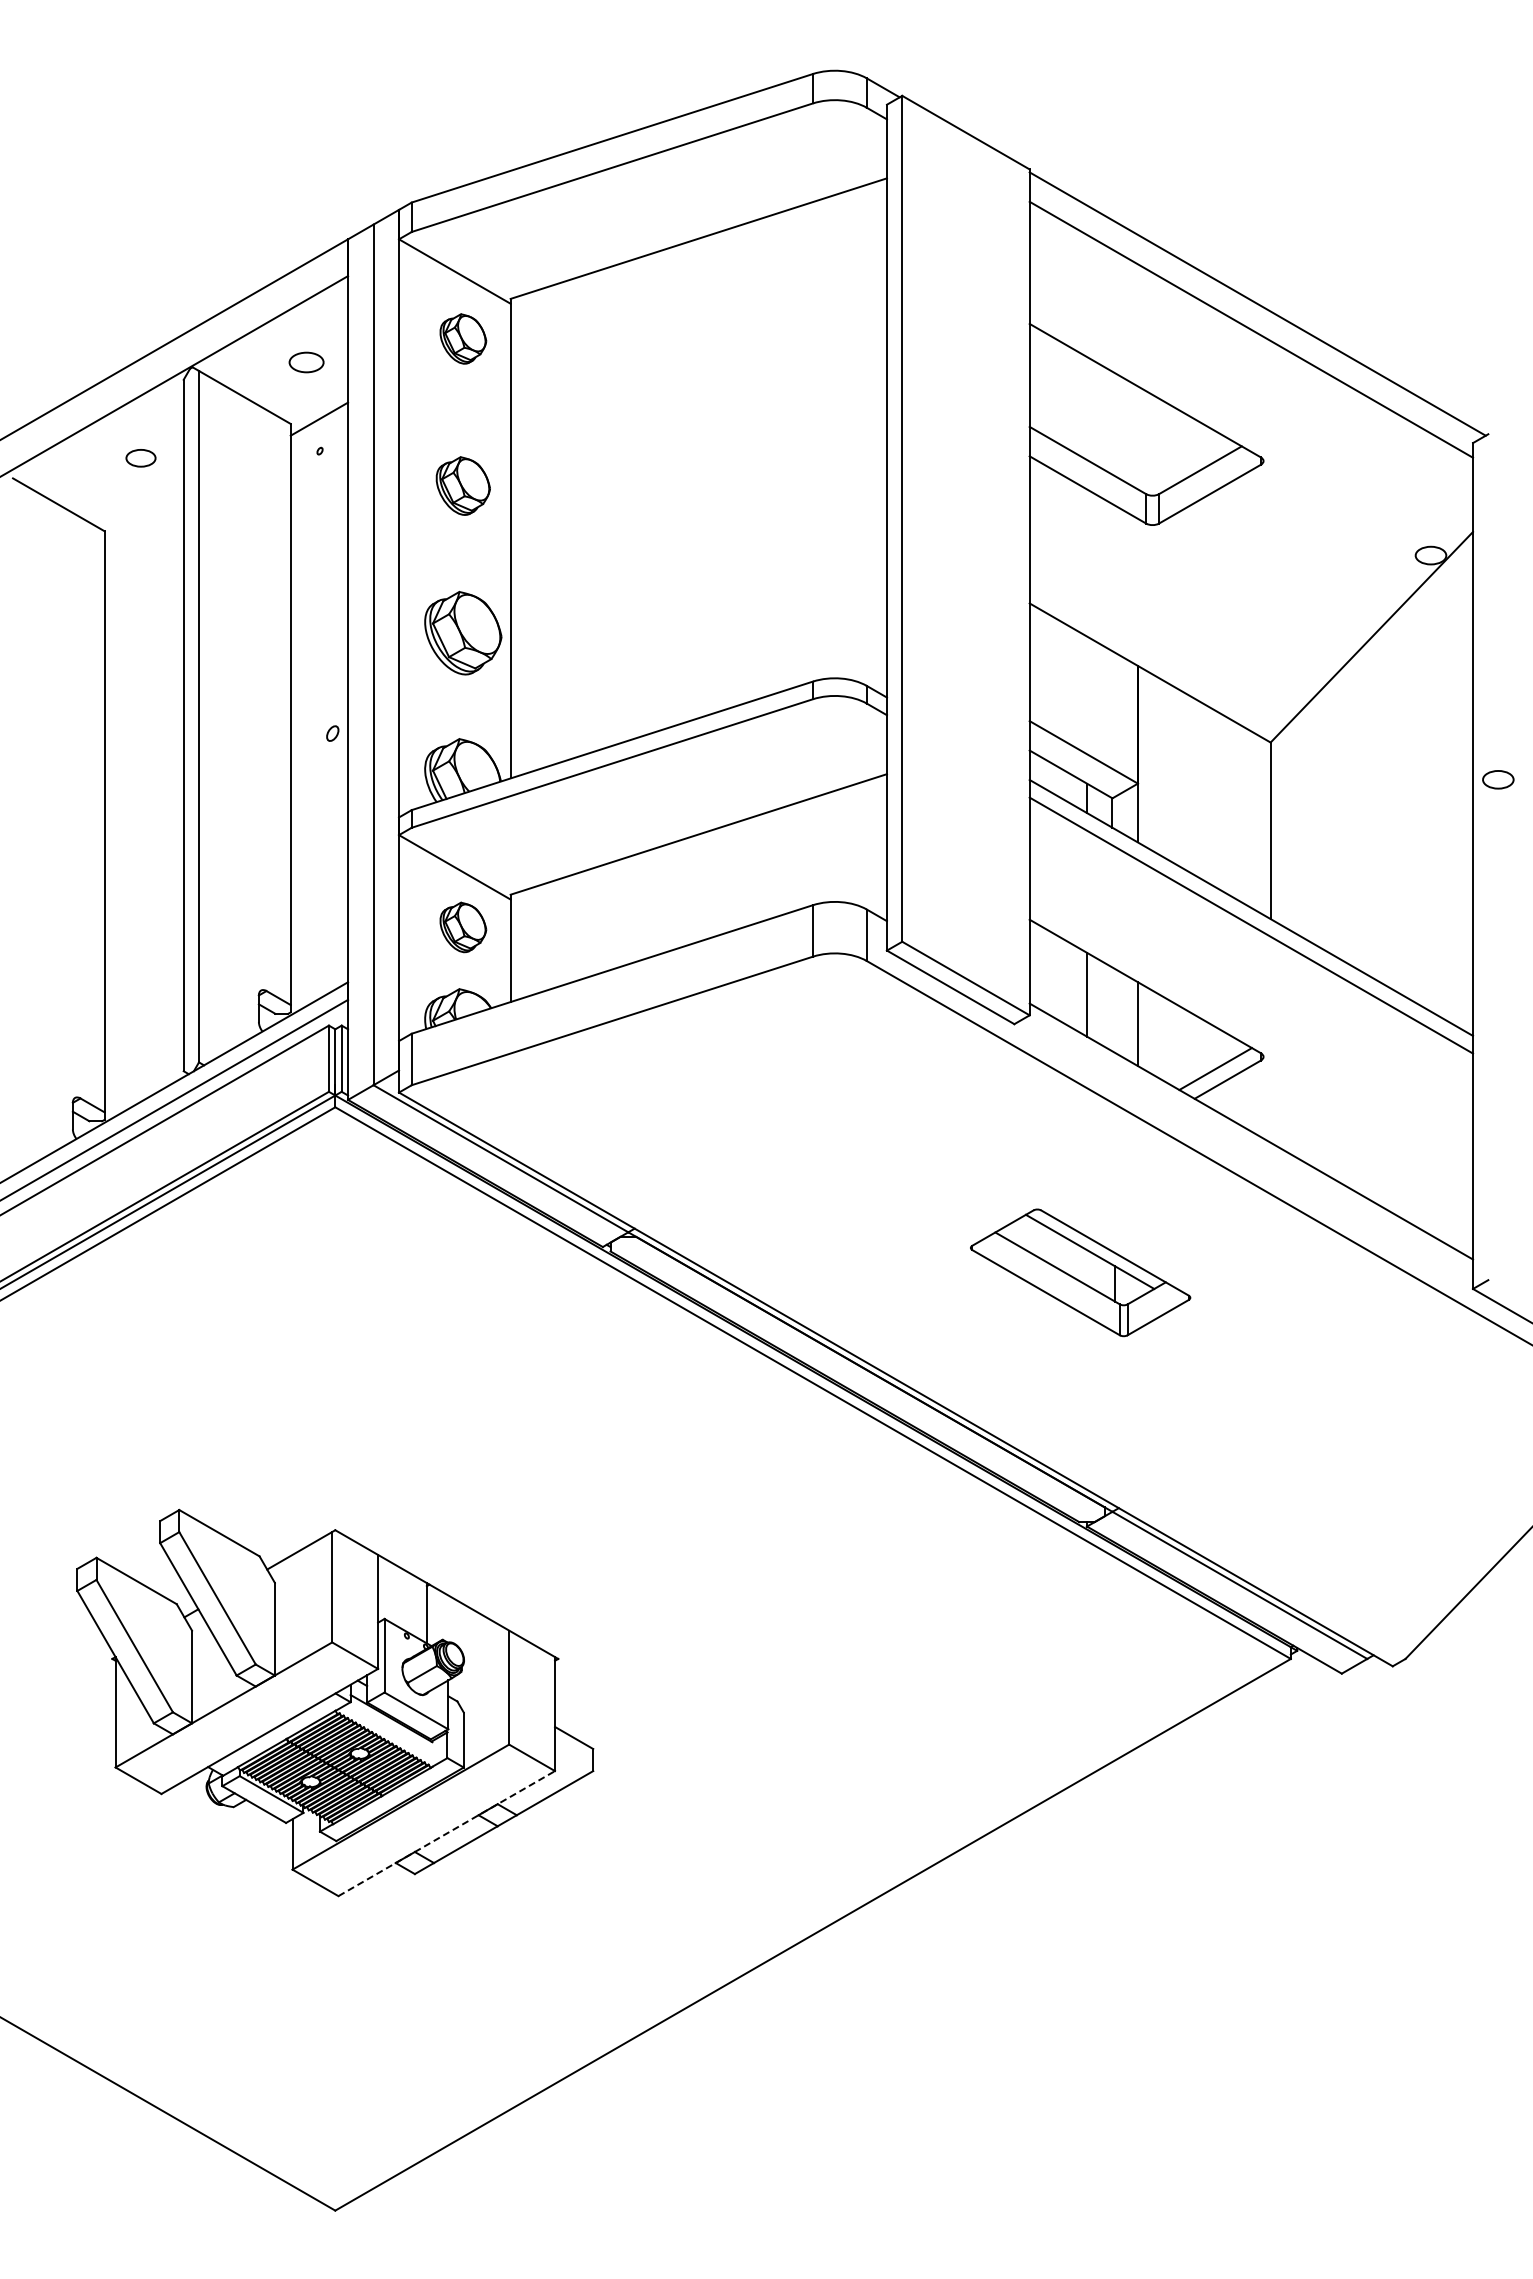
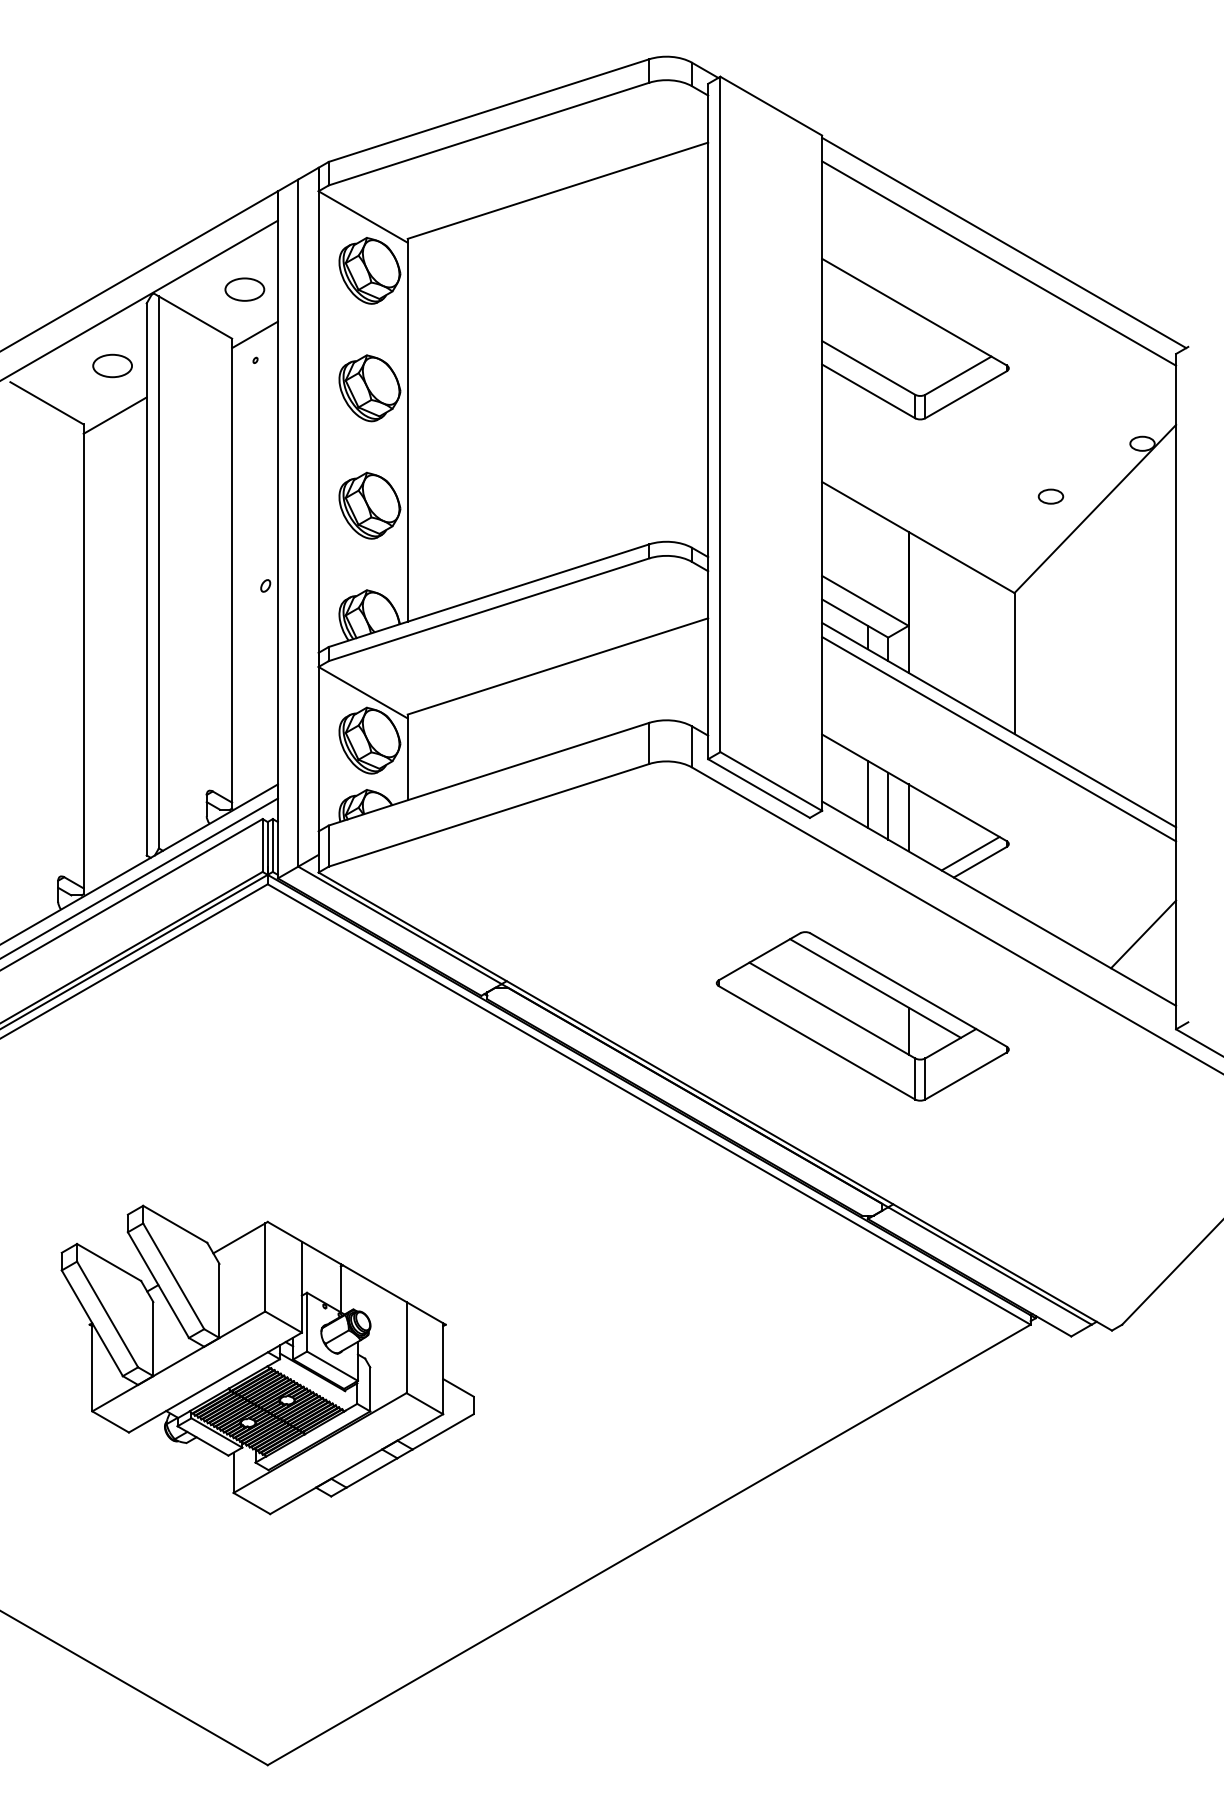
part: (463, 338) -> (370, 270), size x1.67
part: (306, 362) -> (244, 289), size x1.43
part: (140, 458) -> (112, 366), size x1.67
part: (463, 485) -> (370, 387), size x1.43
line: (143, 520) -> (114, 415), added
part: (1498, 779) -> (1051, 496), moved
part: (463, 927) -> (370, 740), size x1.67
line: (1112, 1009) -> (888, 806), added
line: (1432, 1169) -> (1143, 933), added
part: (1080, 1272) -> (862, 1016), size x1.67
line: (447, 1833) -> (357, 1464), dashed -> solid

